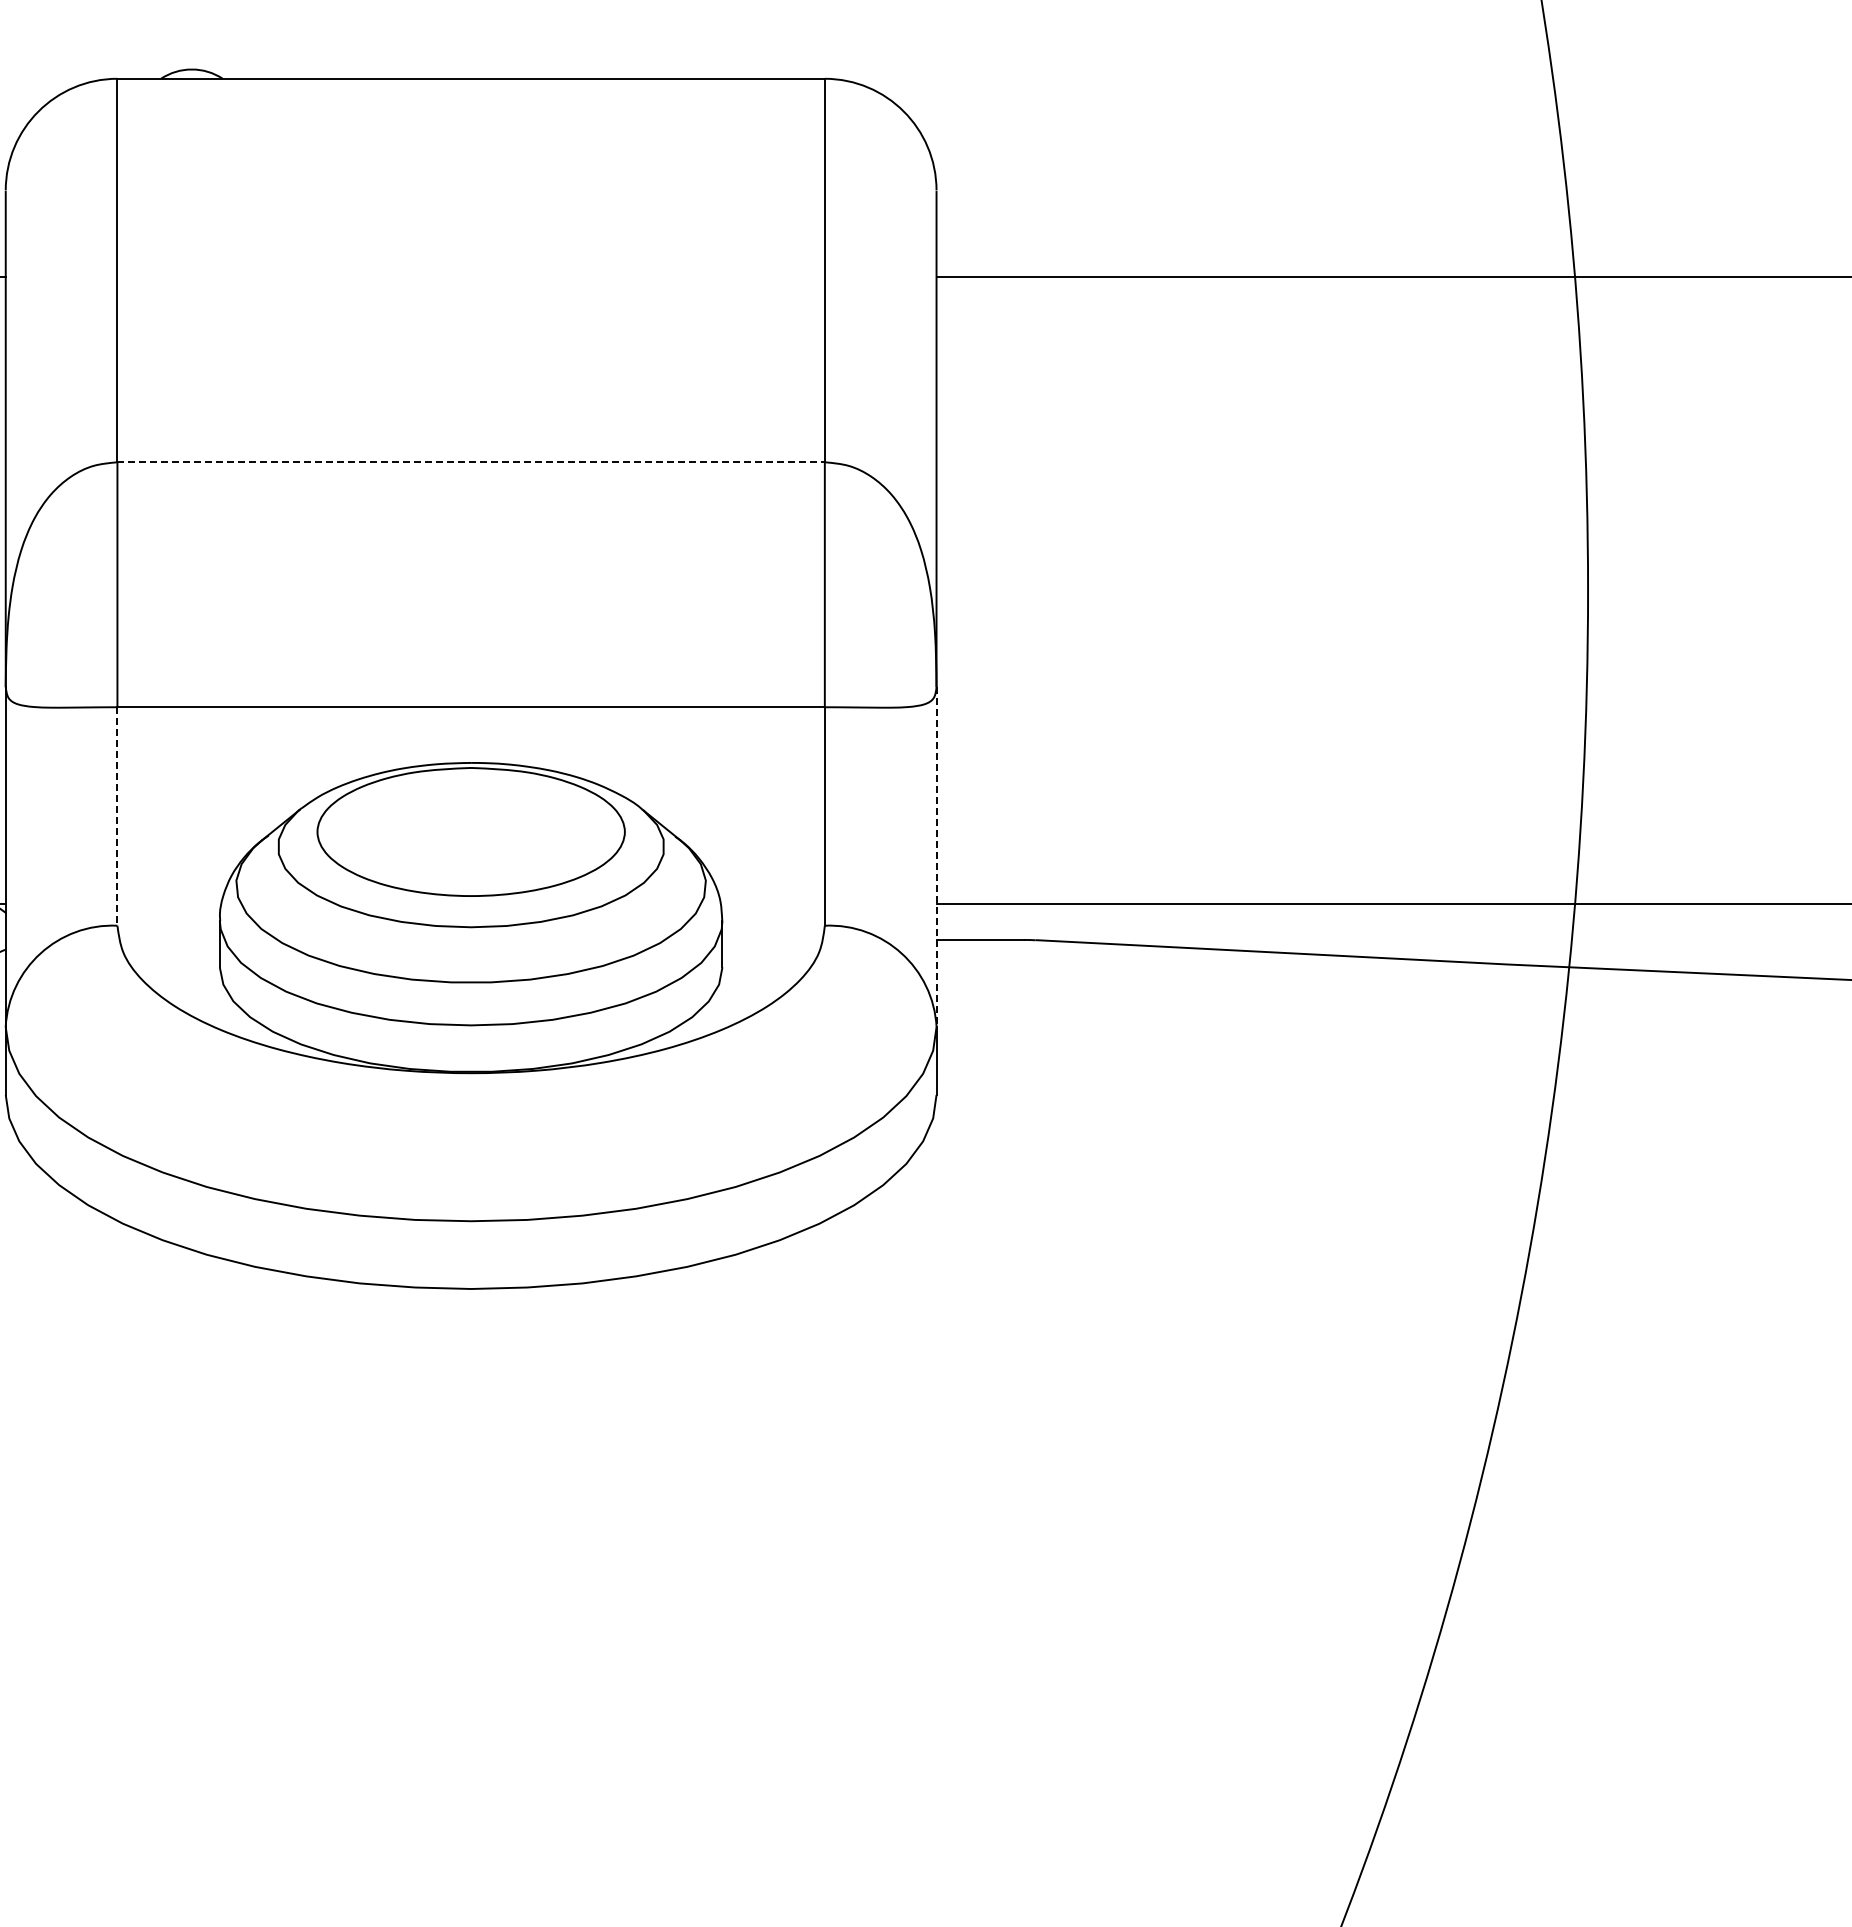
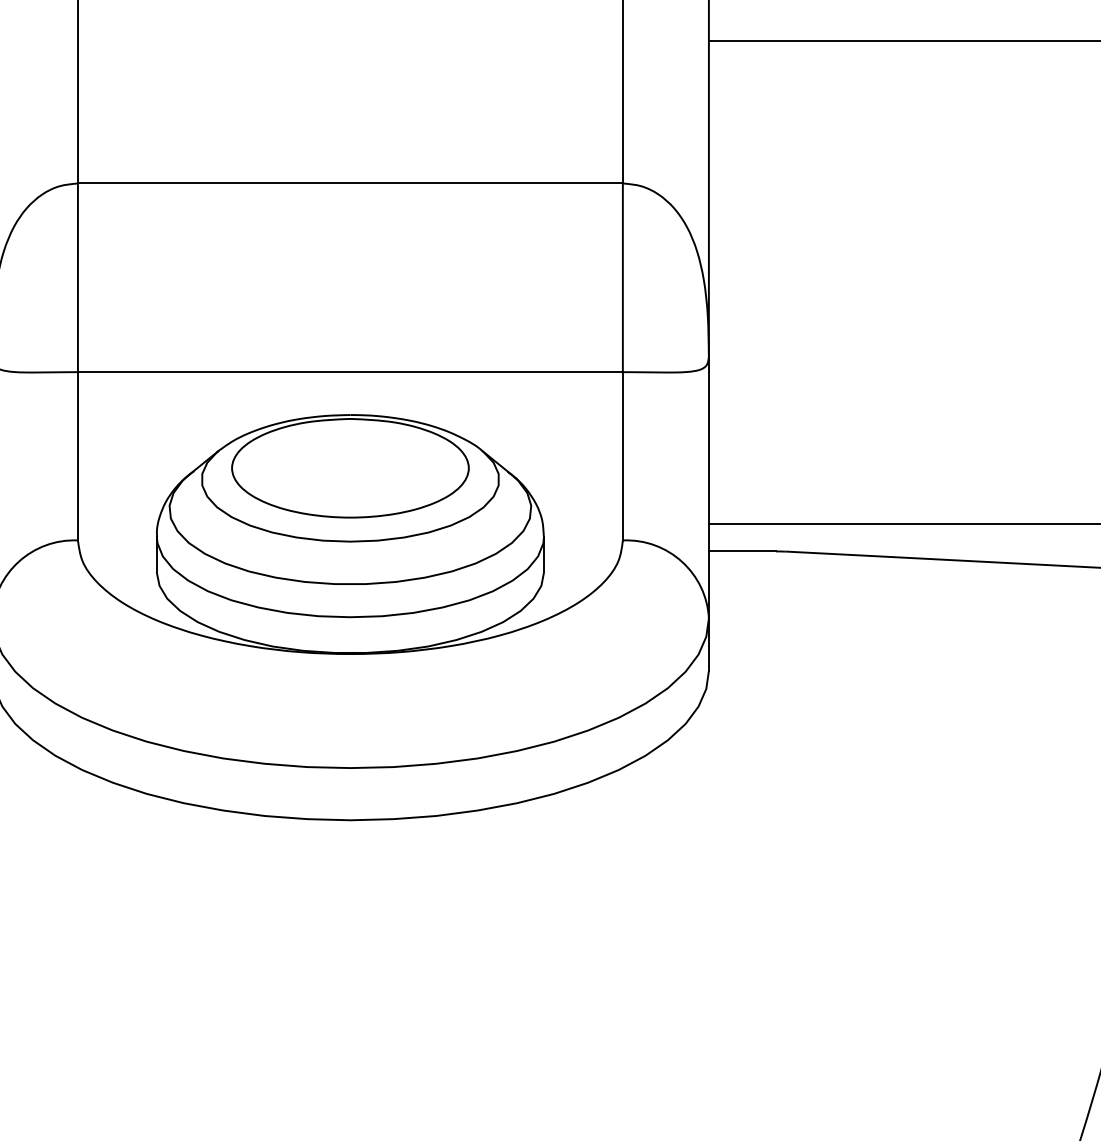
line: (471, 462) -> (350, 183), dashed -> solid
line: (117, 817) -> (78, 457), dashed -> solid
line: (936, 857) -> (708, 487), dashed -> solid

